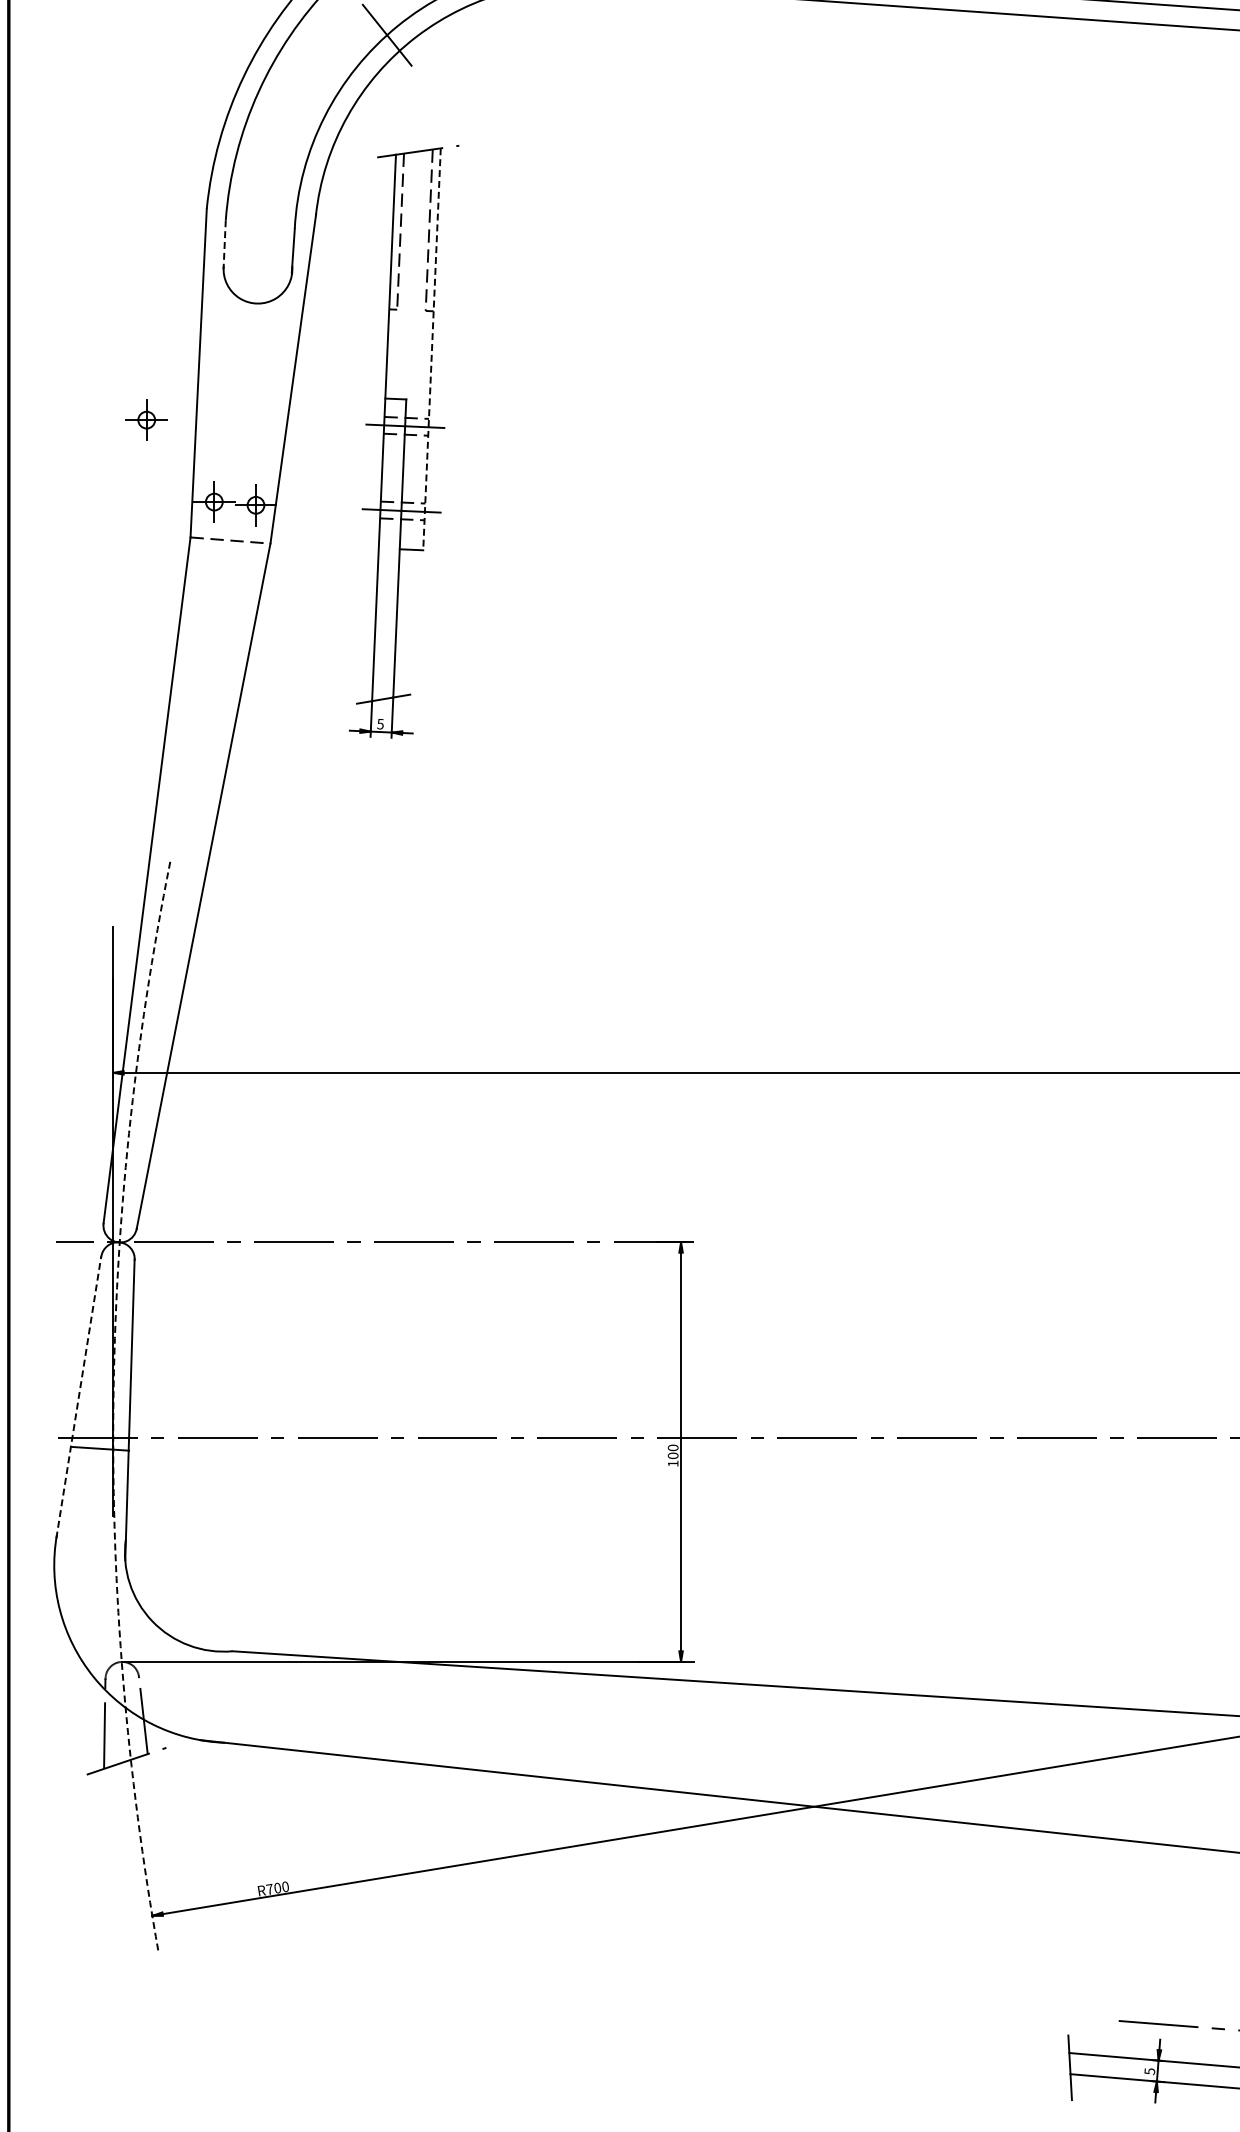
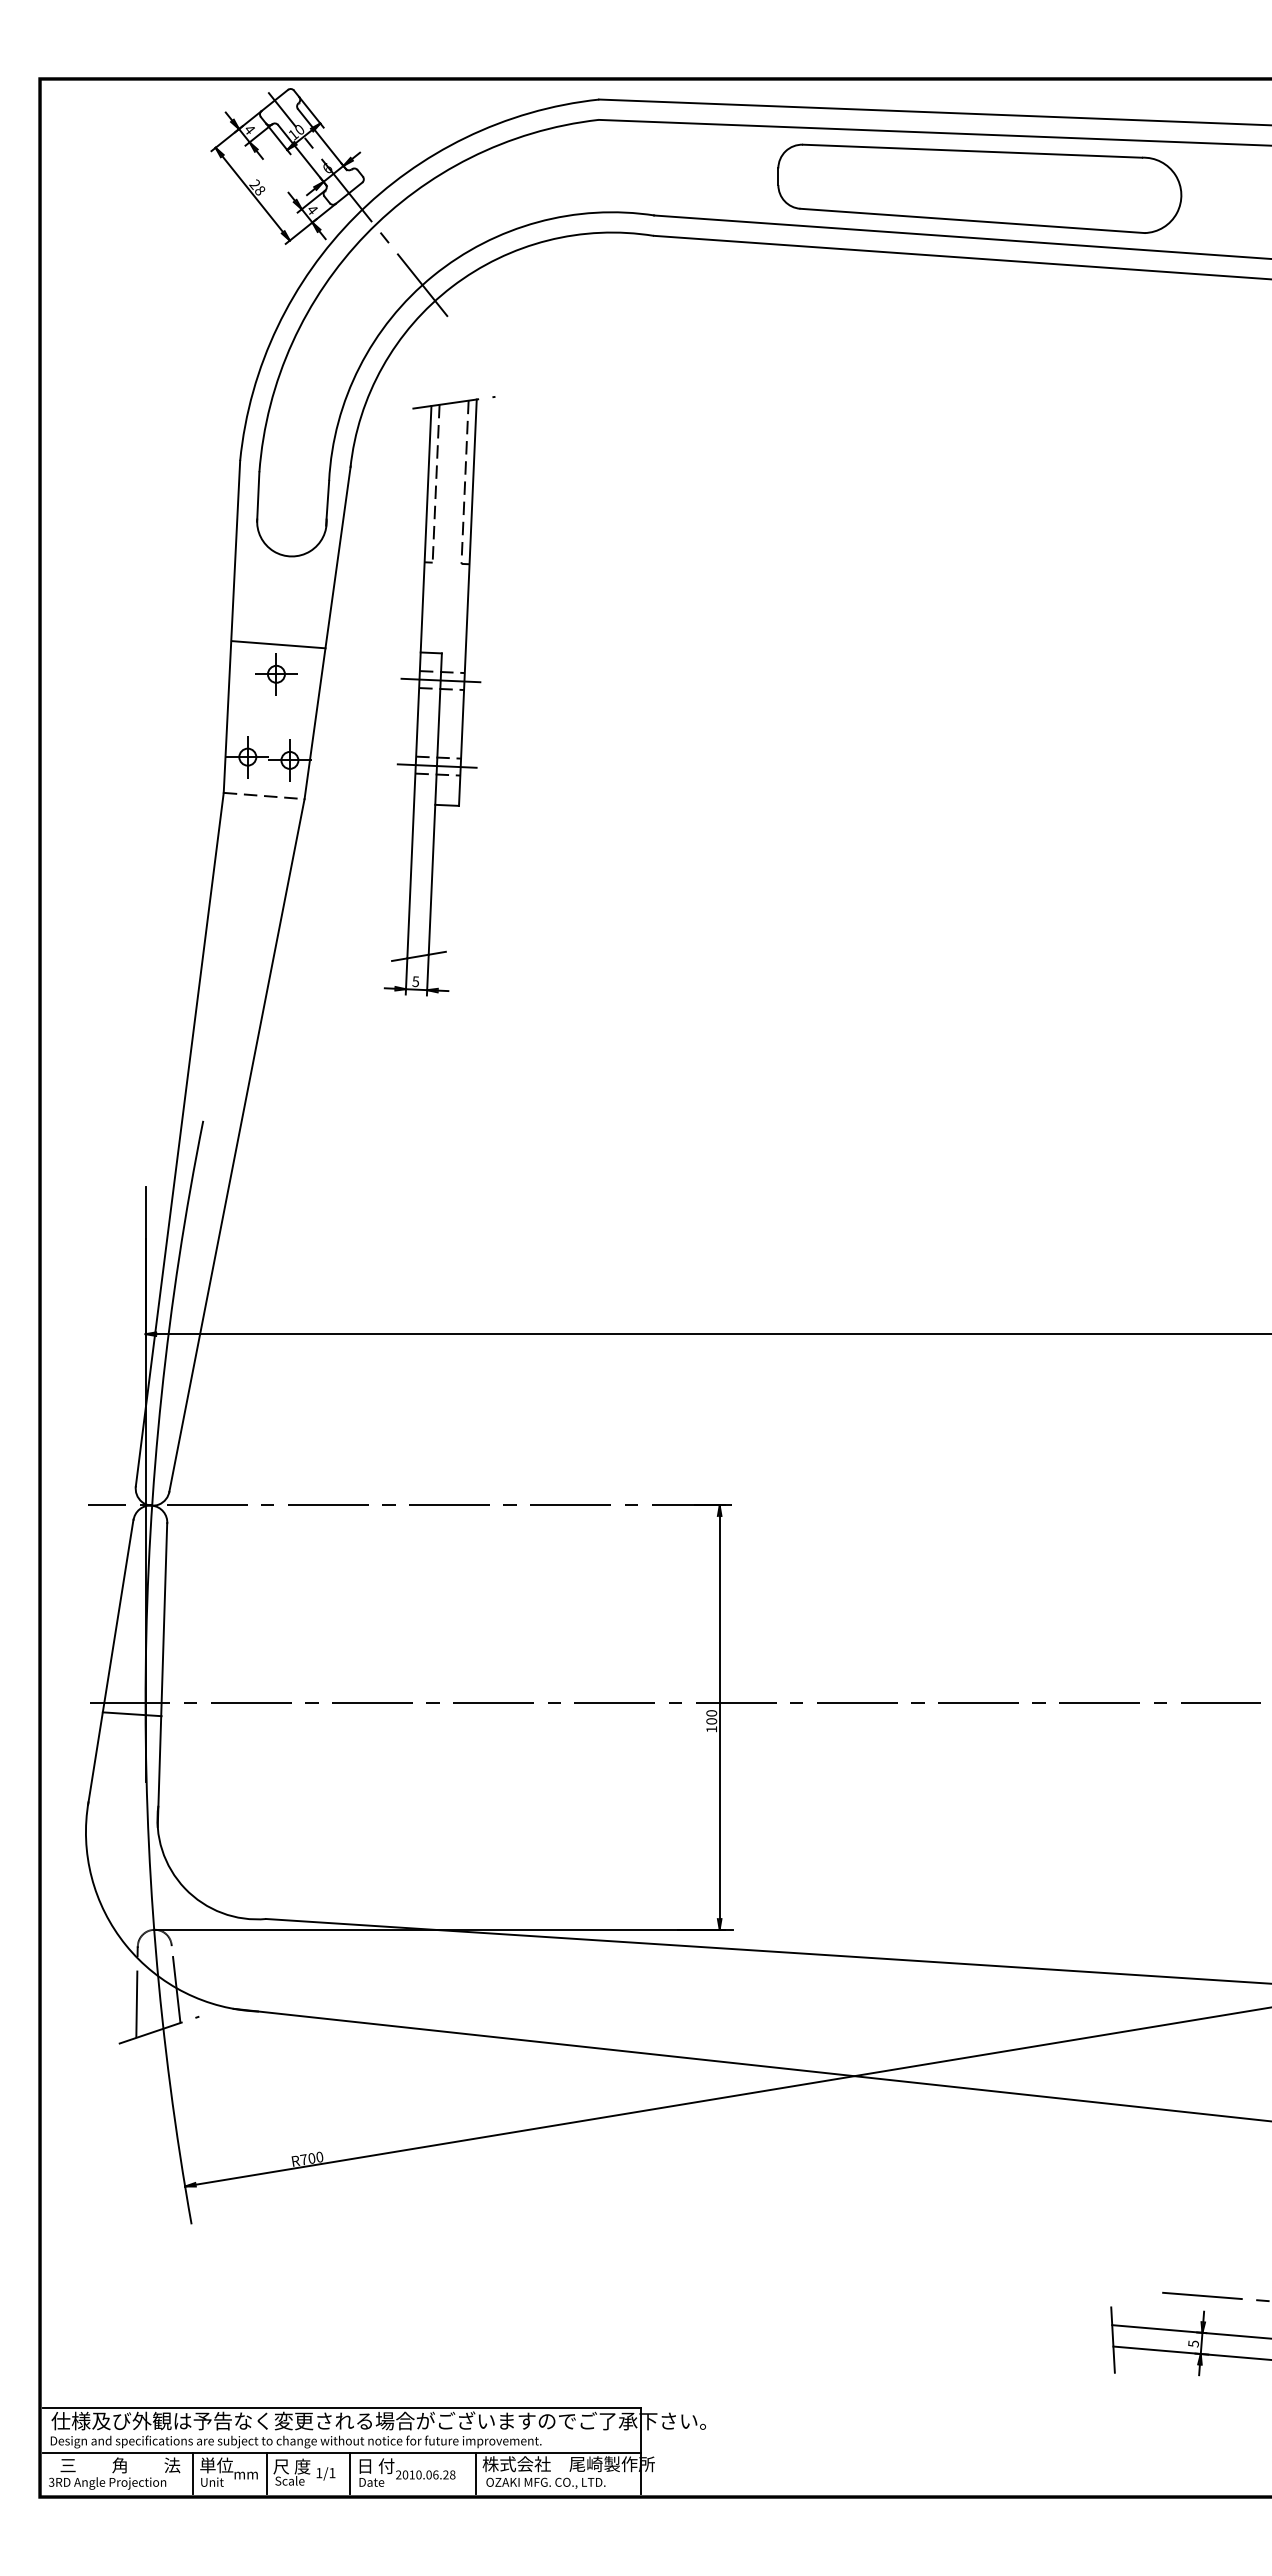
line: (224, 244) -> (258, 496), dashed -> solid
line: (431, 350) -> (467, 603), dashed -> solid
line: (244, 390) -> (278, 644), added
part: (146, 420) -> (276, 674), moved
line: (78, 1396) -> (110, 1661), dashed -> solid
arc: (113, 1407) -> (145, 1672), dashed -> solid

